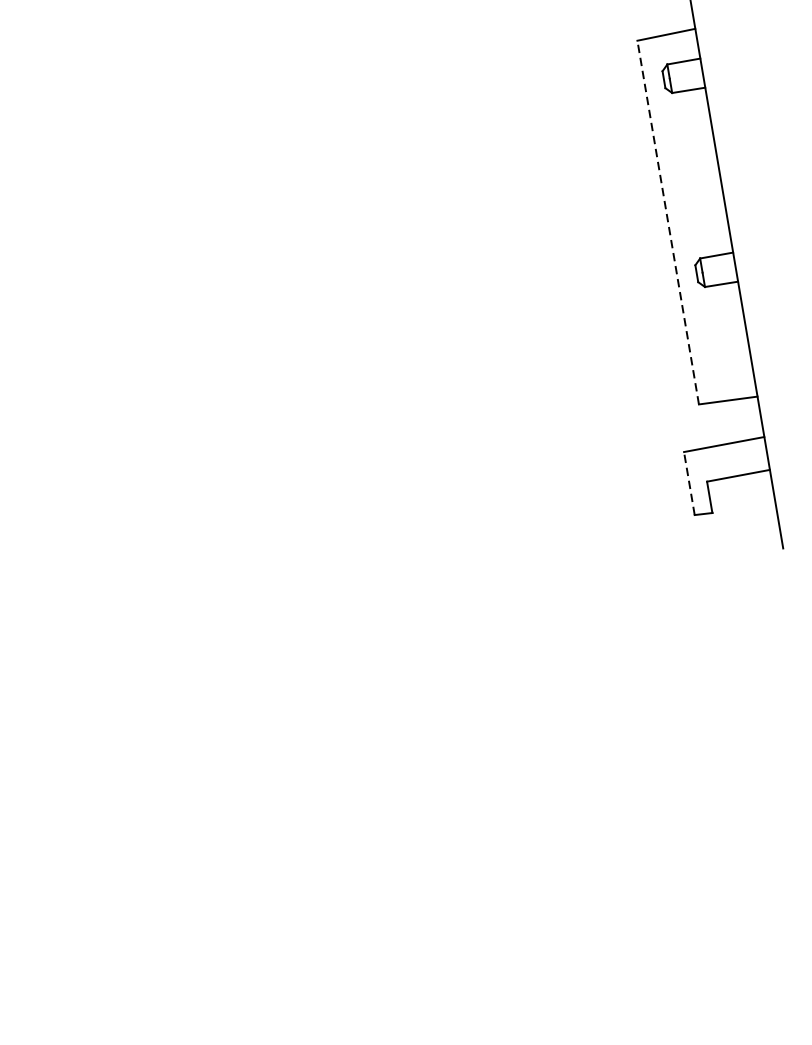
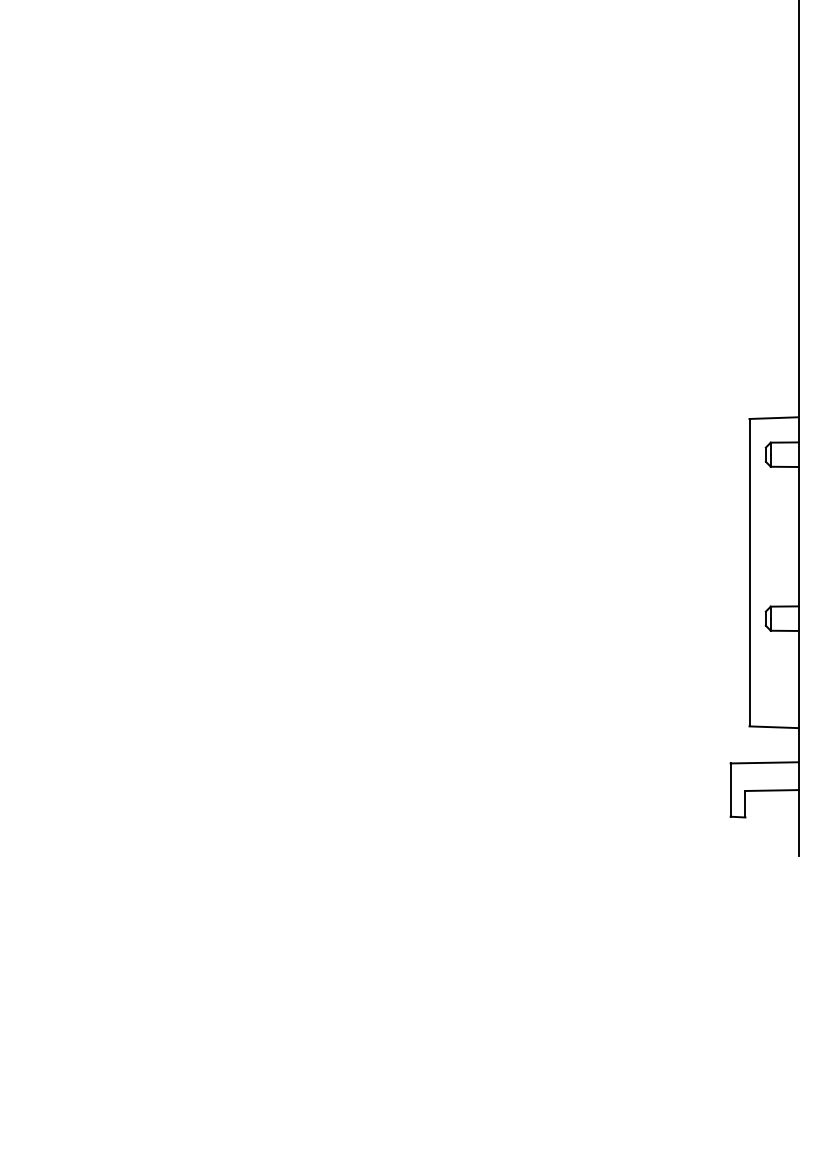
line: (668, 222) -> (749, 572), dashed -> solid
line: (689, 484) -> (730, 790), dashed -> solid

